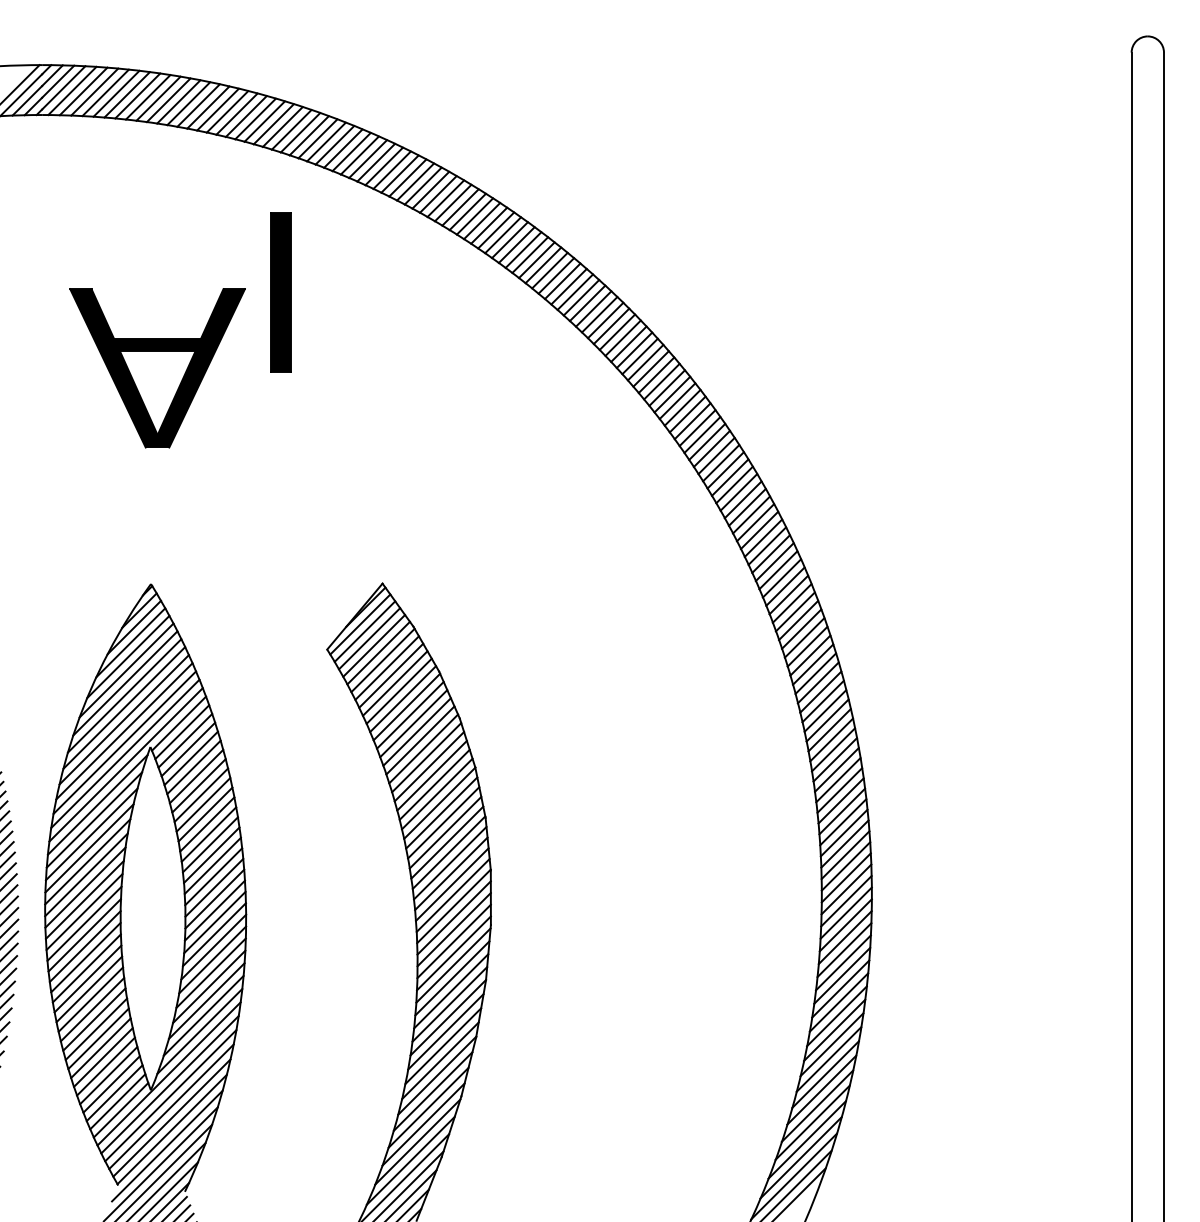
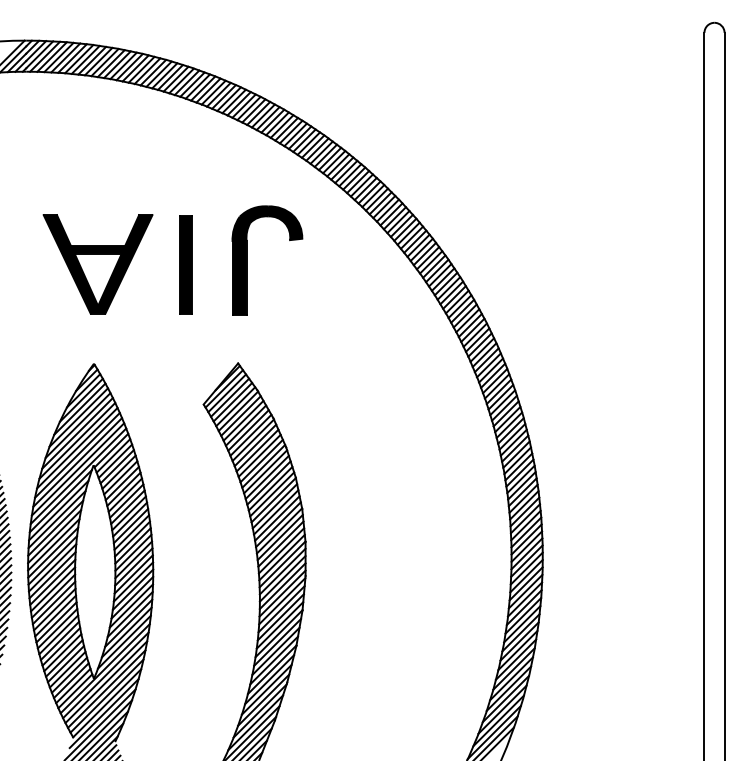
part: (280, 291) -> (185, 264), moved
part: (156, 368) -> (97, 264), moved
part: (397, 418) -> (247, 260), added

